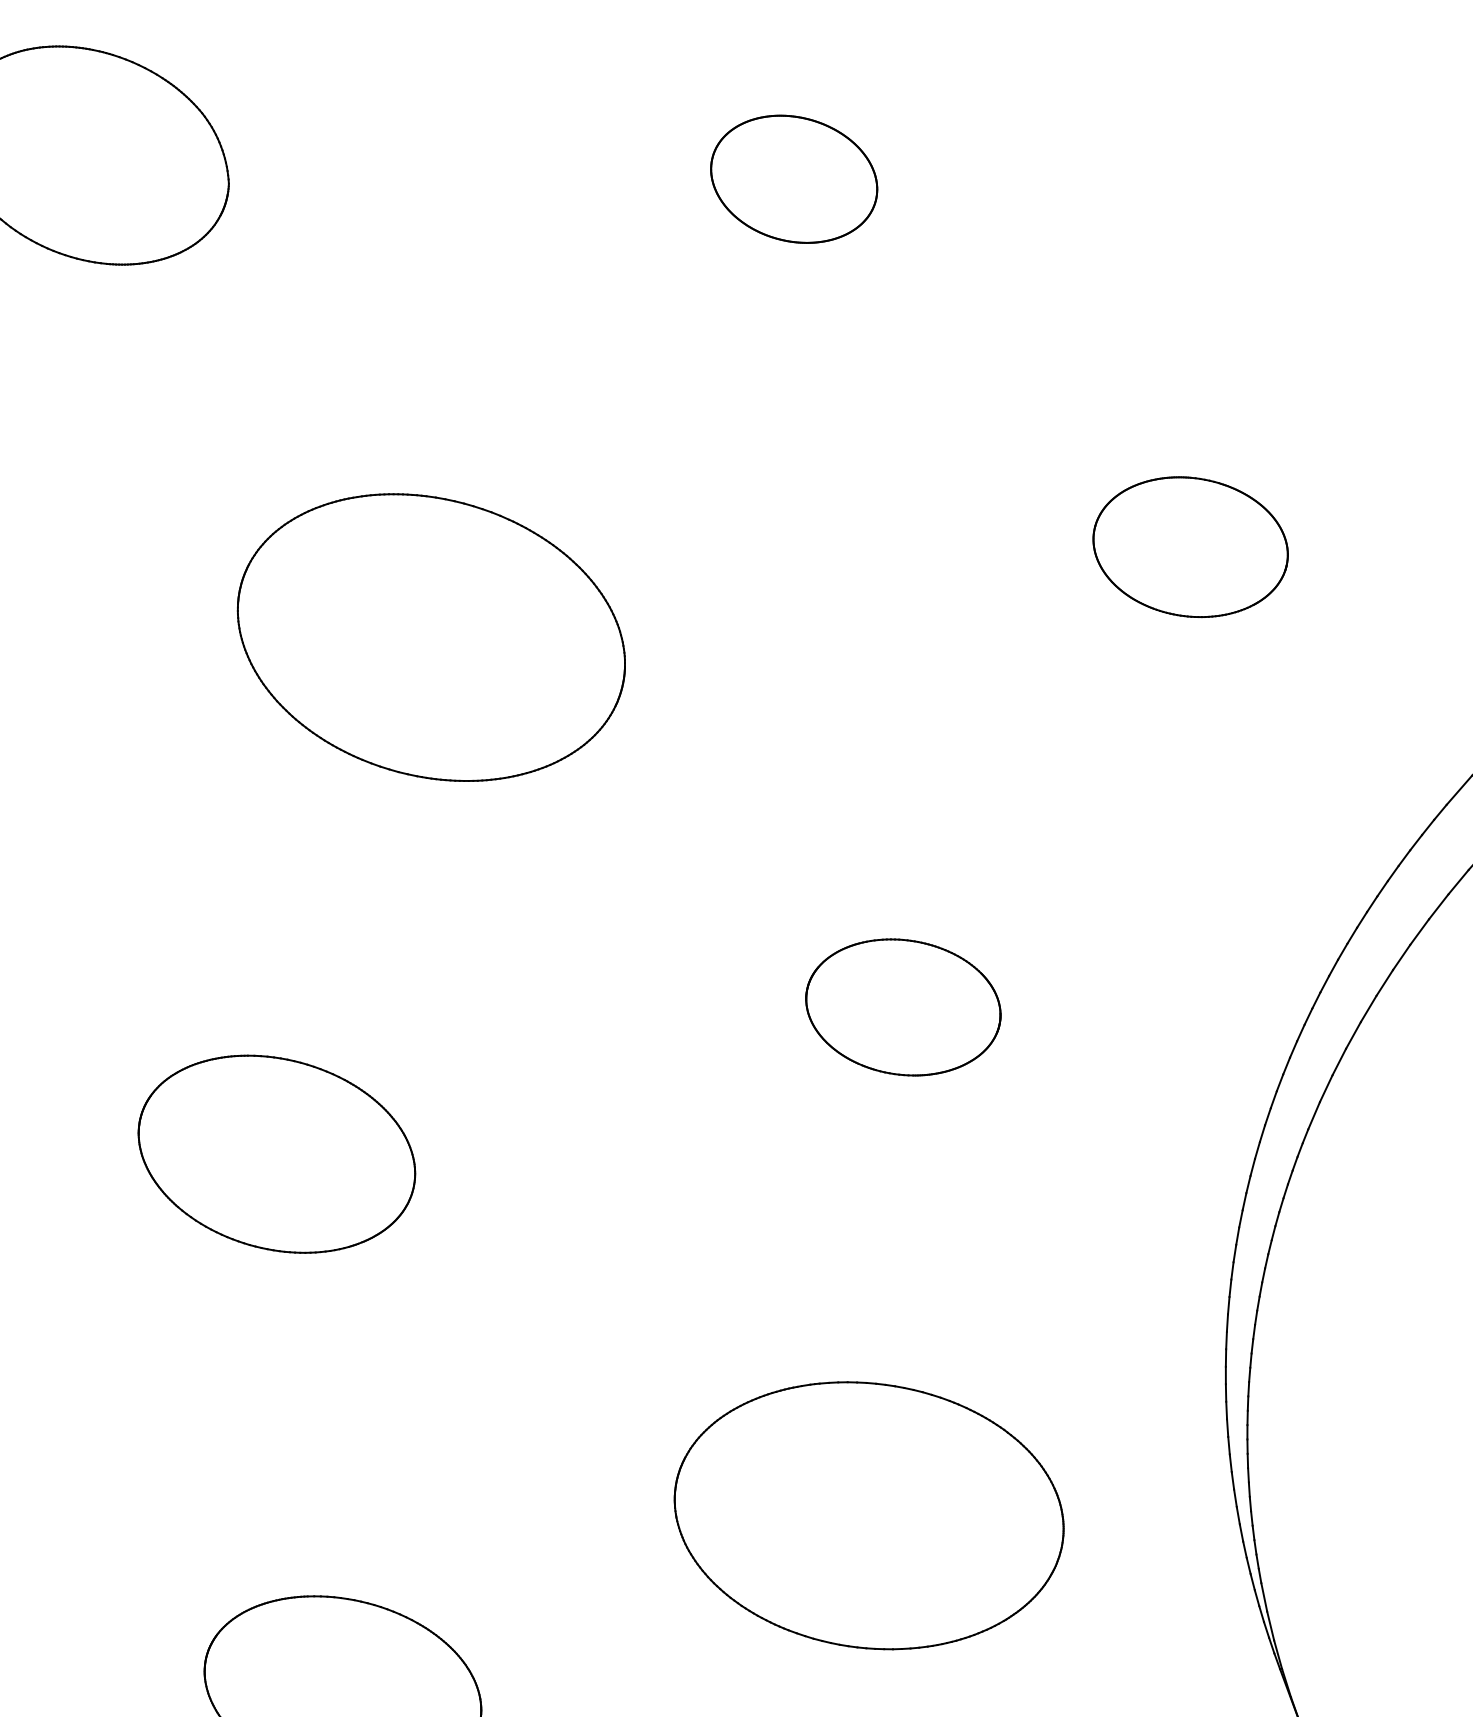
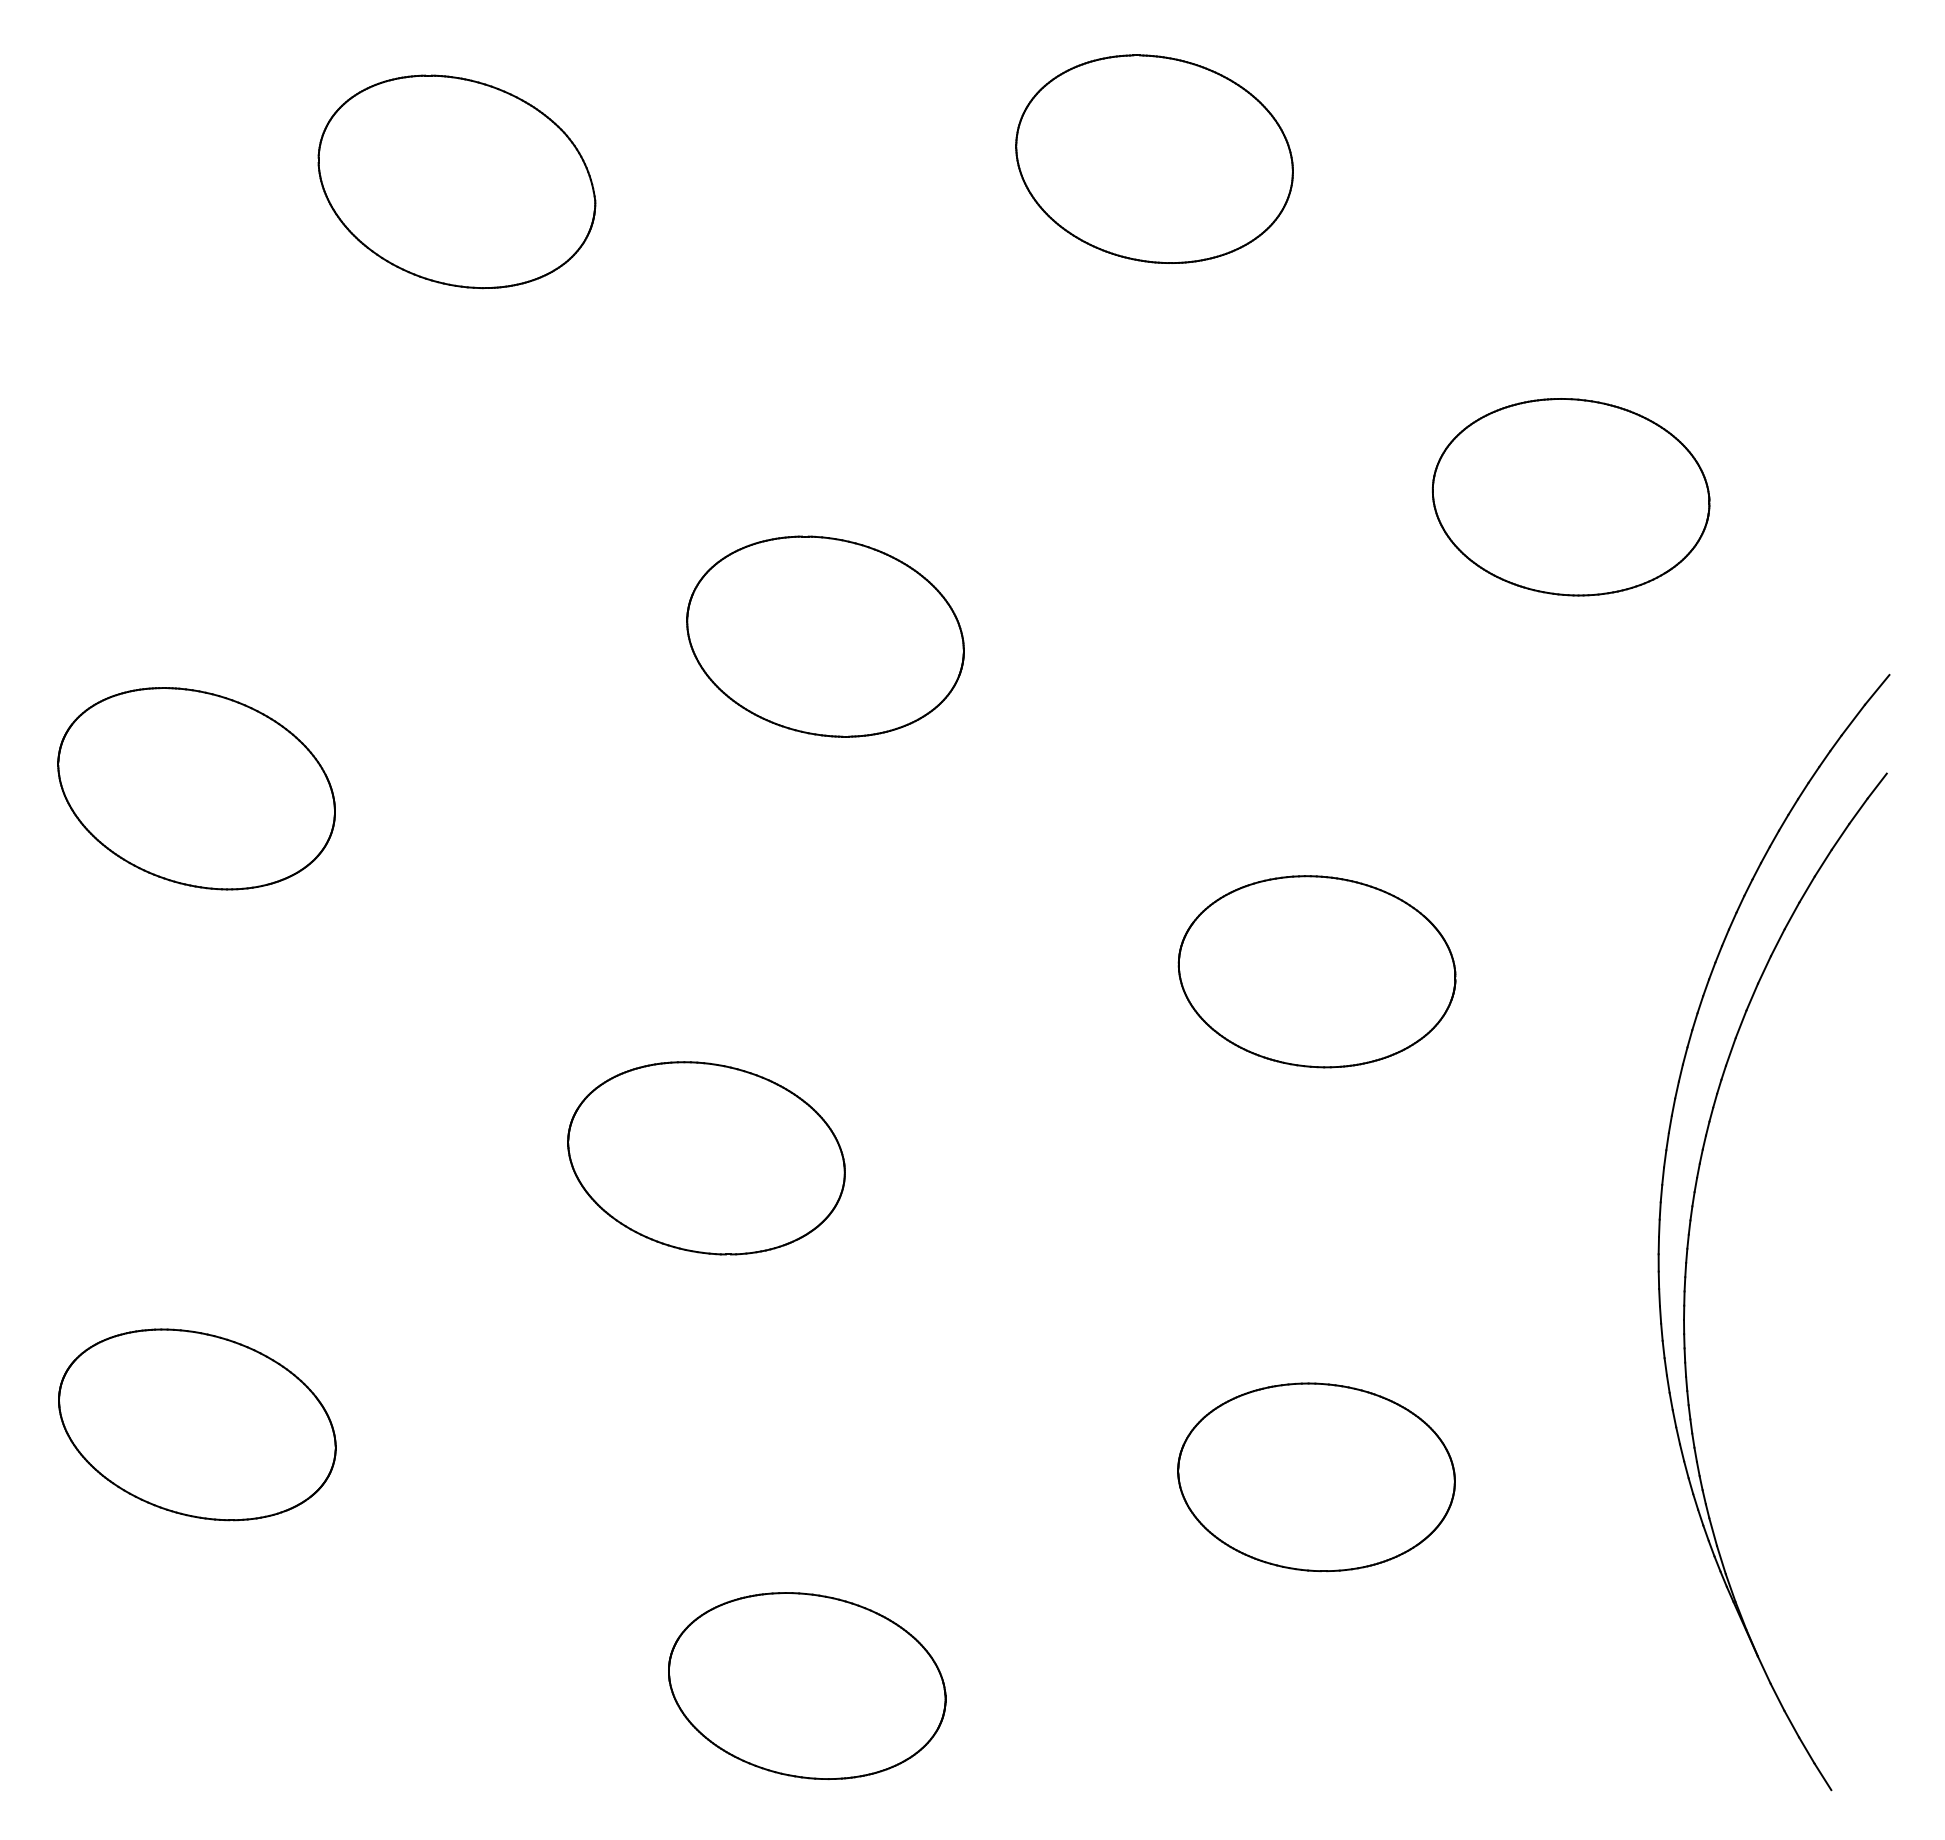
part: (794, 178) -> (1154, 158), size x1.67
part: (1190, 547) -> (1571, 497), size x1.43
part: (431, 637) -> (825, 636), size x0.71
part: (902, 1007) -> (1316, 971), size x1.43
part: (868, 1516) -> (1316, 1477), size x0.71

